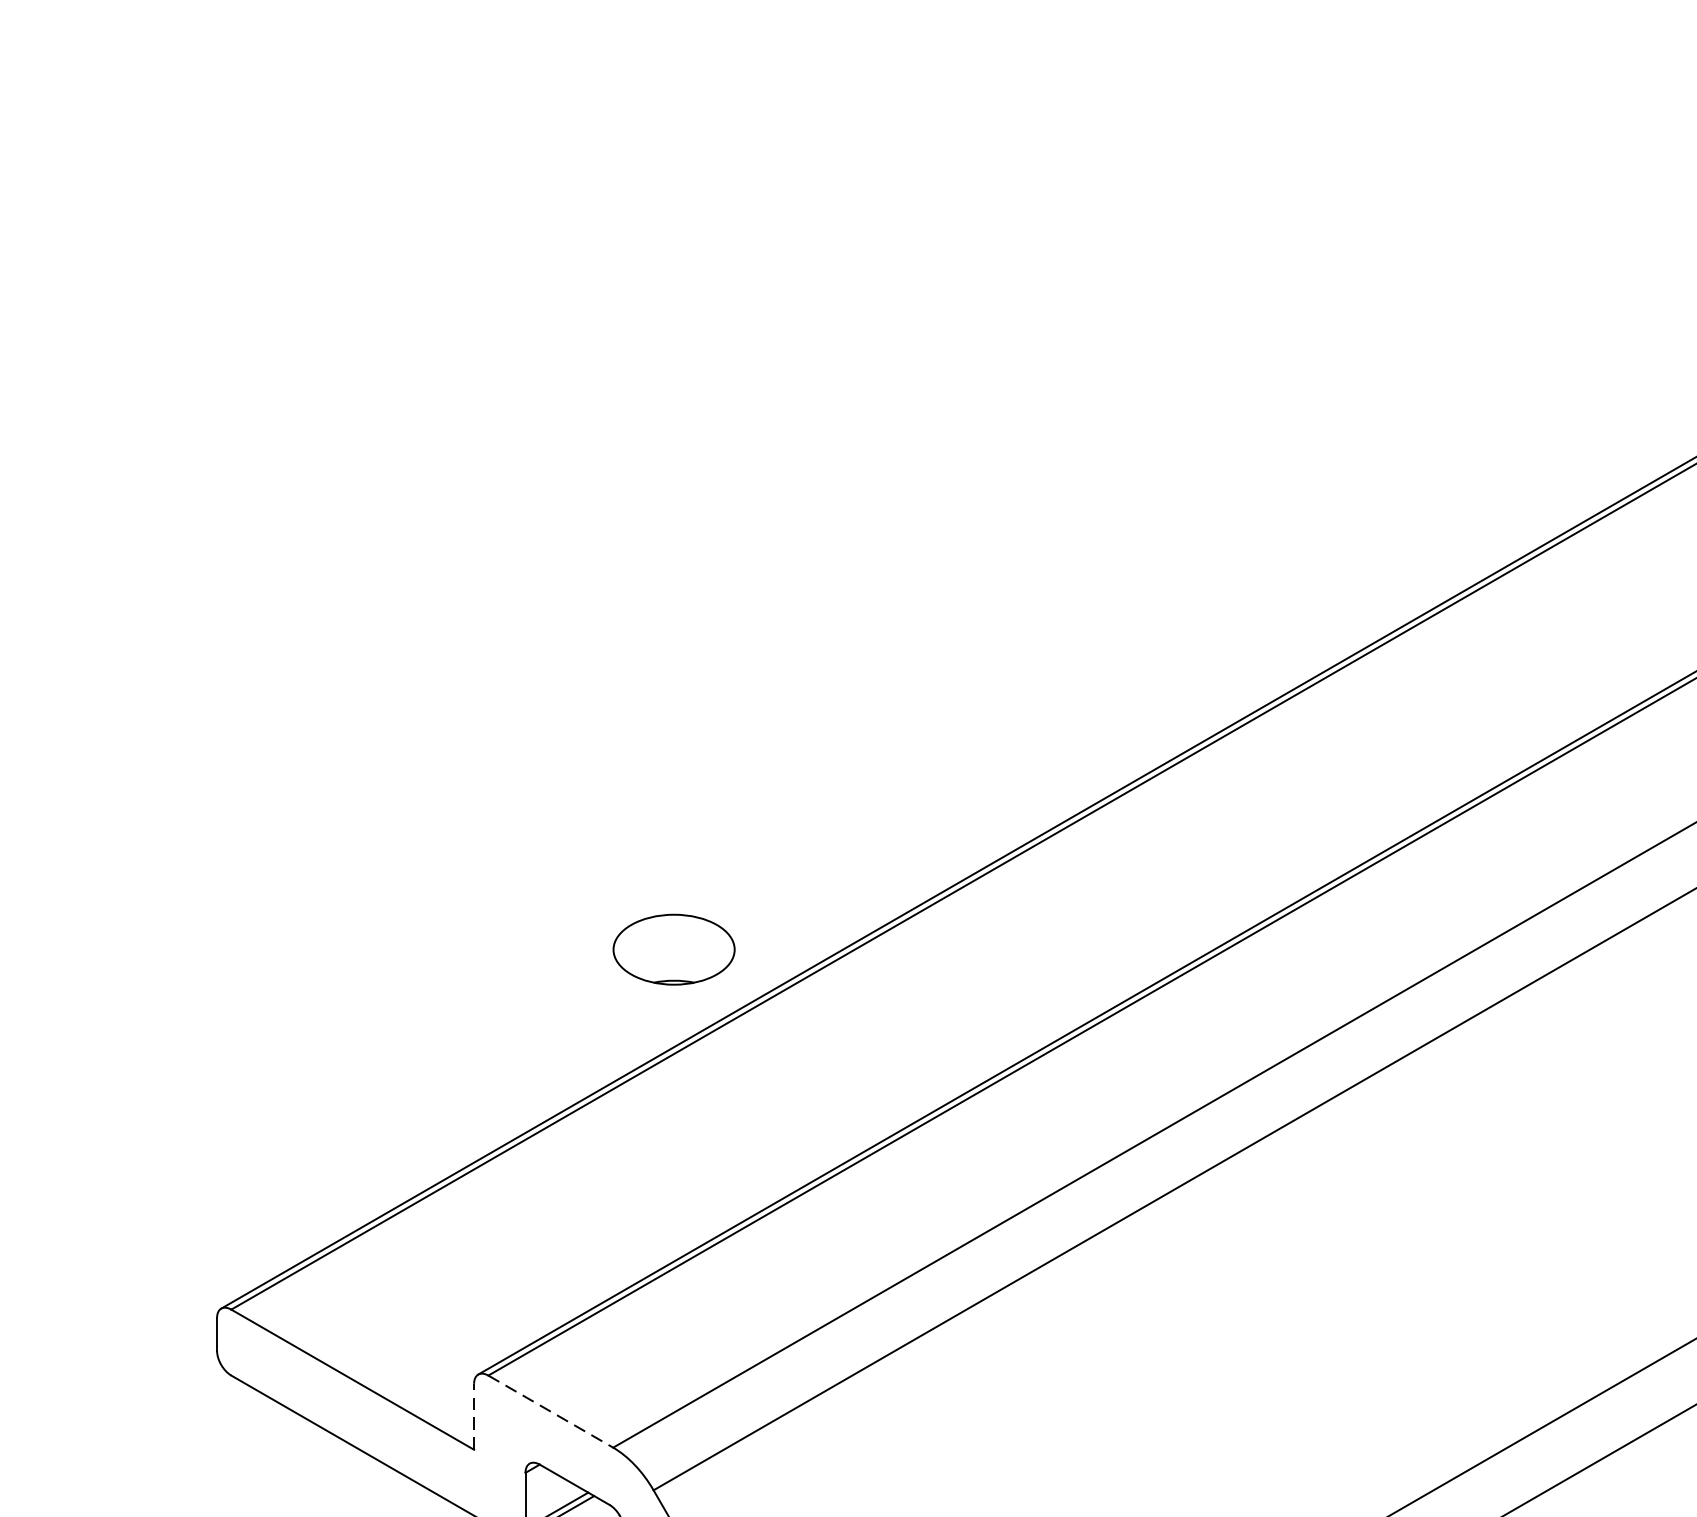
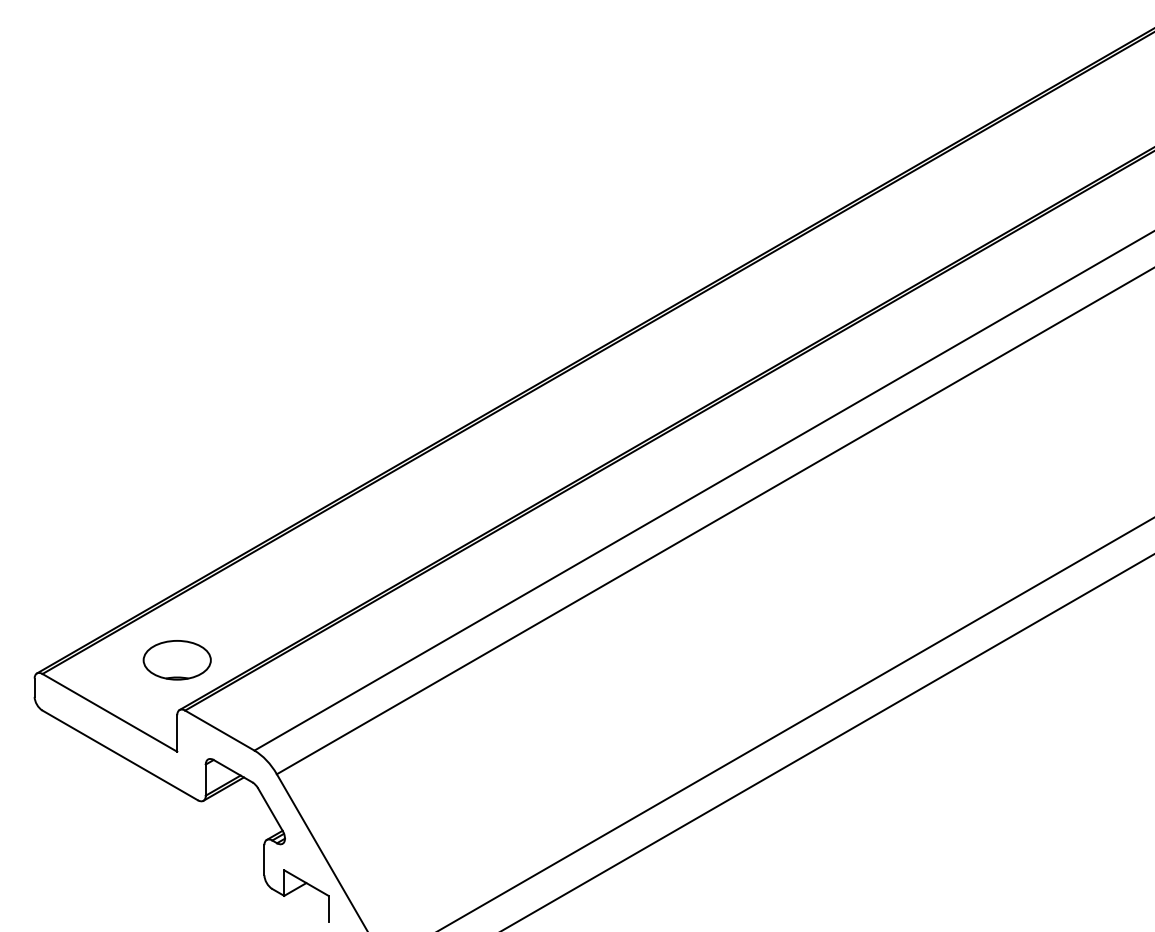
part: (672, 950) -> (176, 660), moved
line: (550, 1411) -> (219, 730), dashed -> solid
line: (474, 1415) -> (177, 732), dashed -> solid

